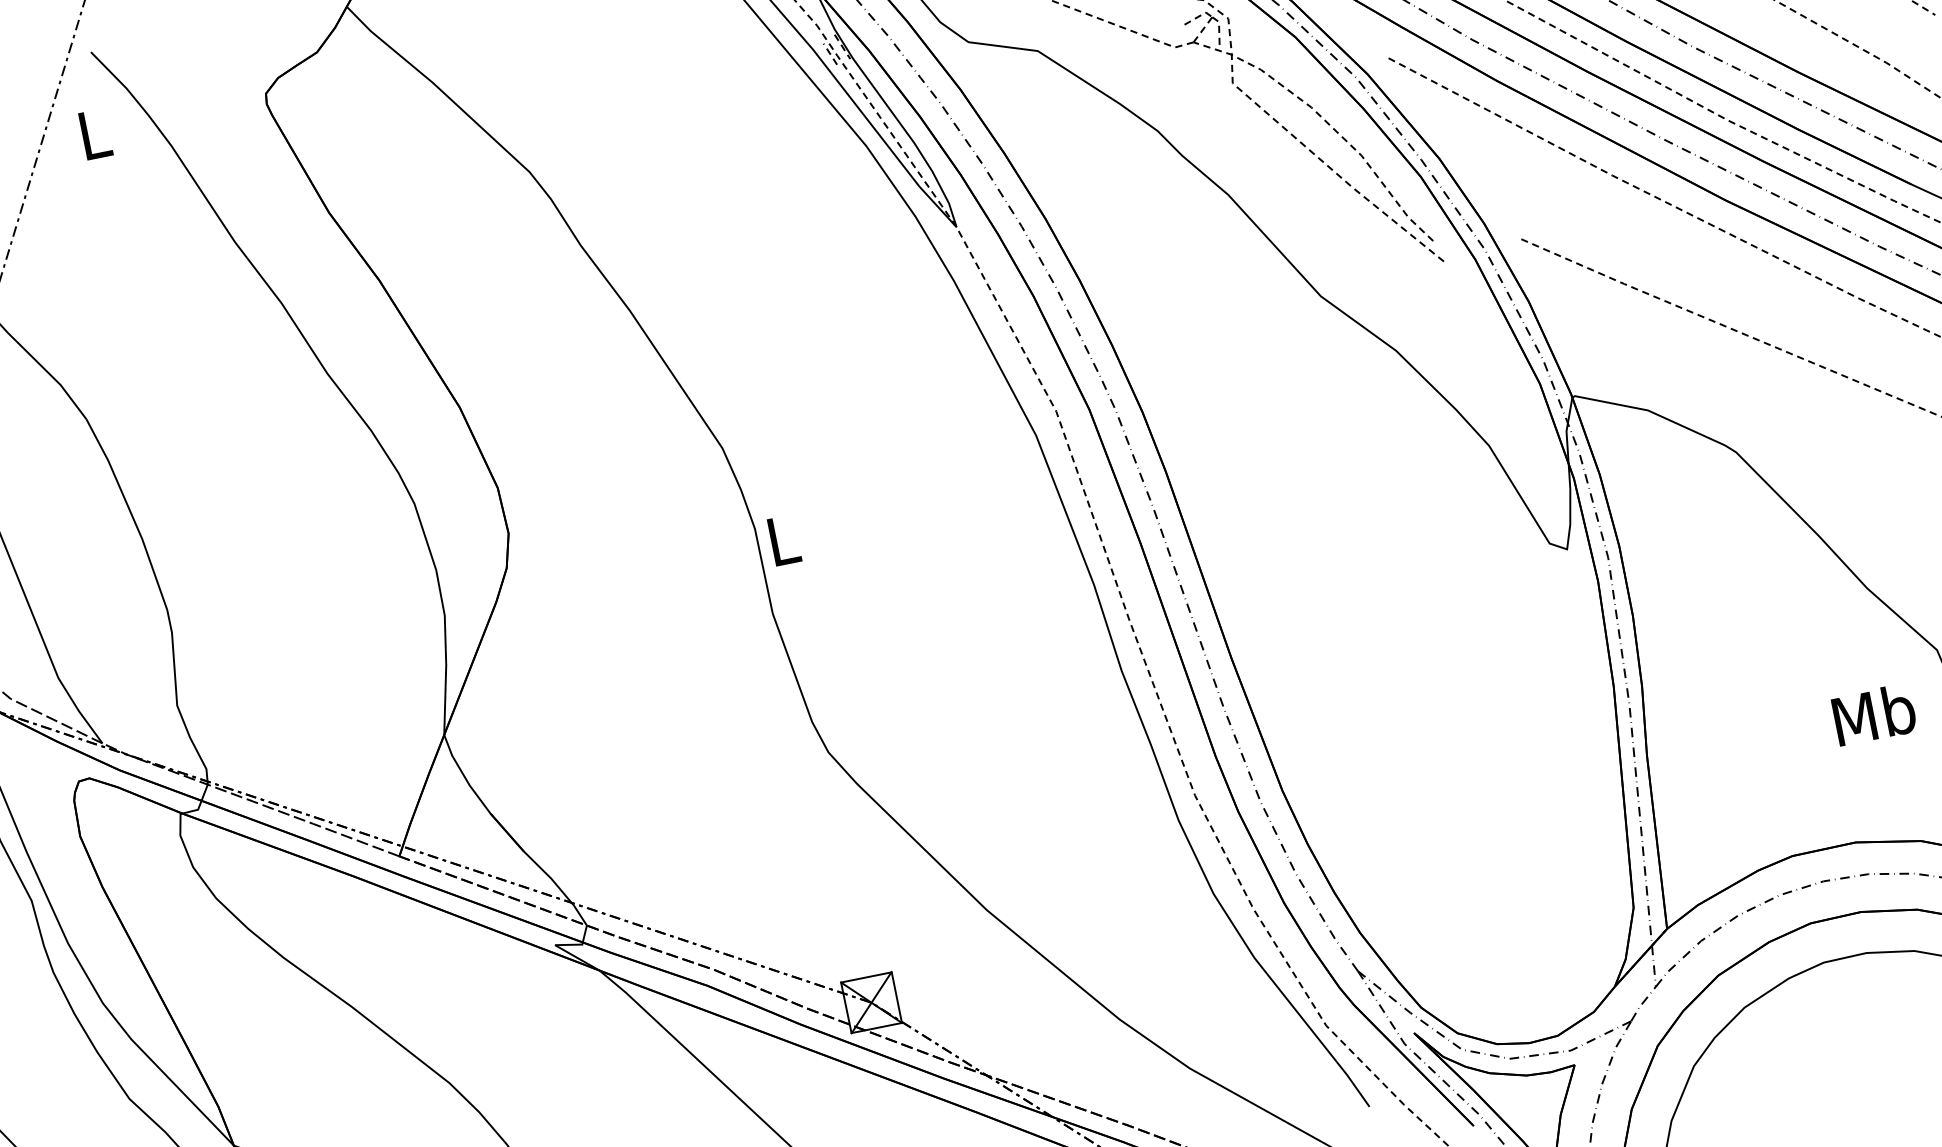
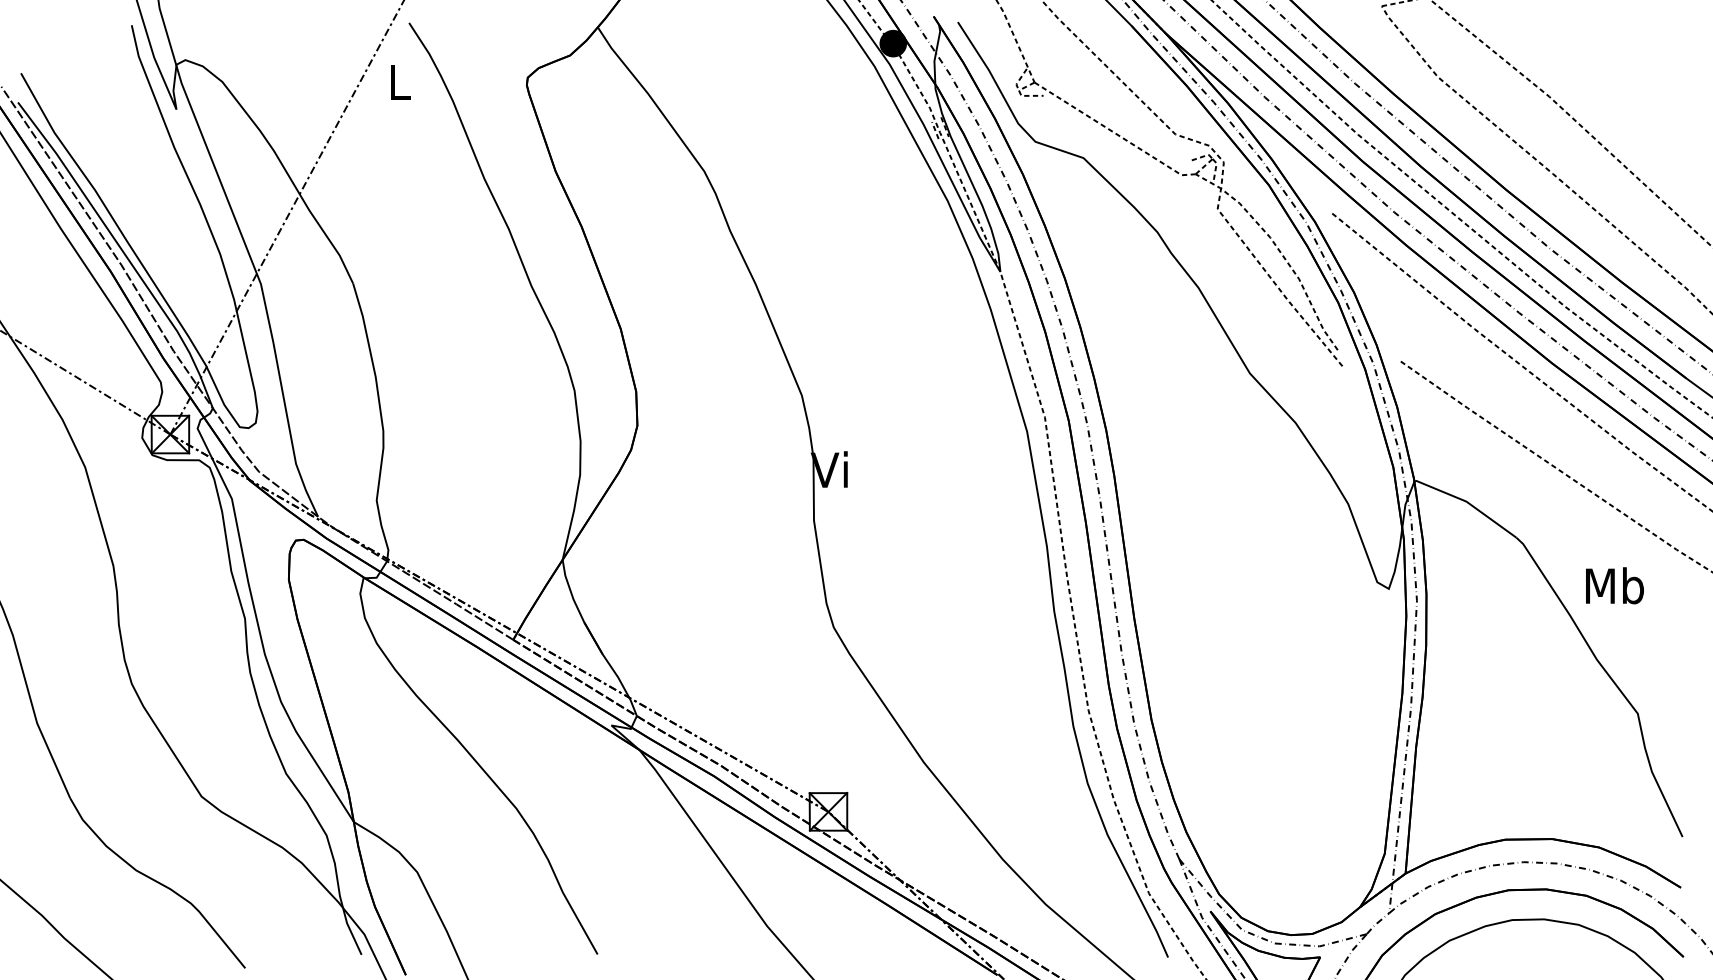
text: (778, 540) -> (828, 469), L -> Vi
text: (1873, 714) -> (1614, 585), moved

